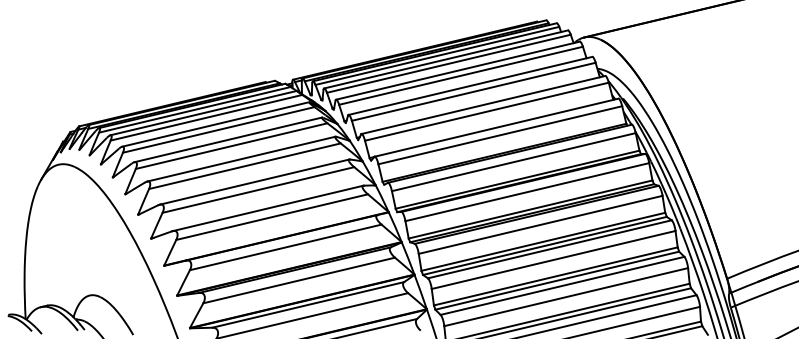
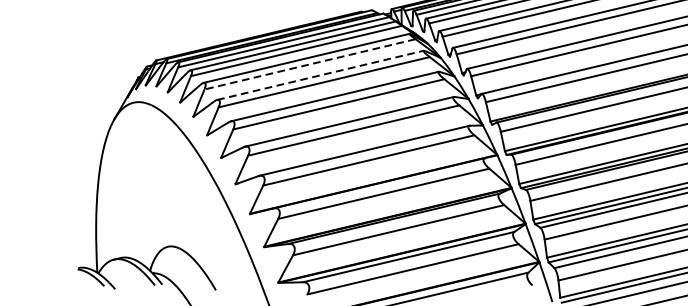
line: (218, 129) -> (309, 63), solid -> dashed
line: (228, 139) -> (320, 74), solid -> dashed

